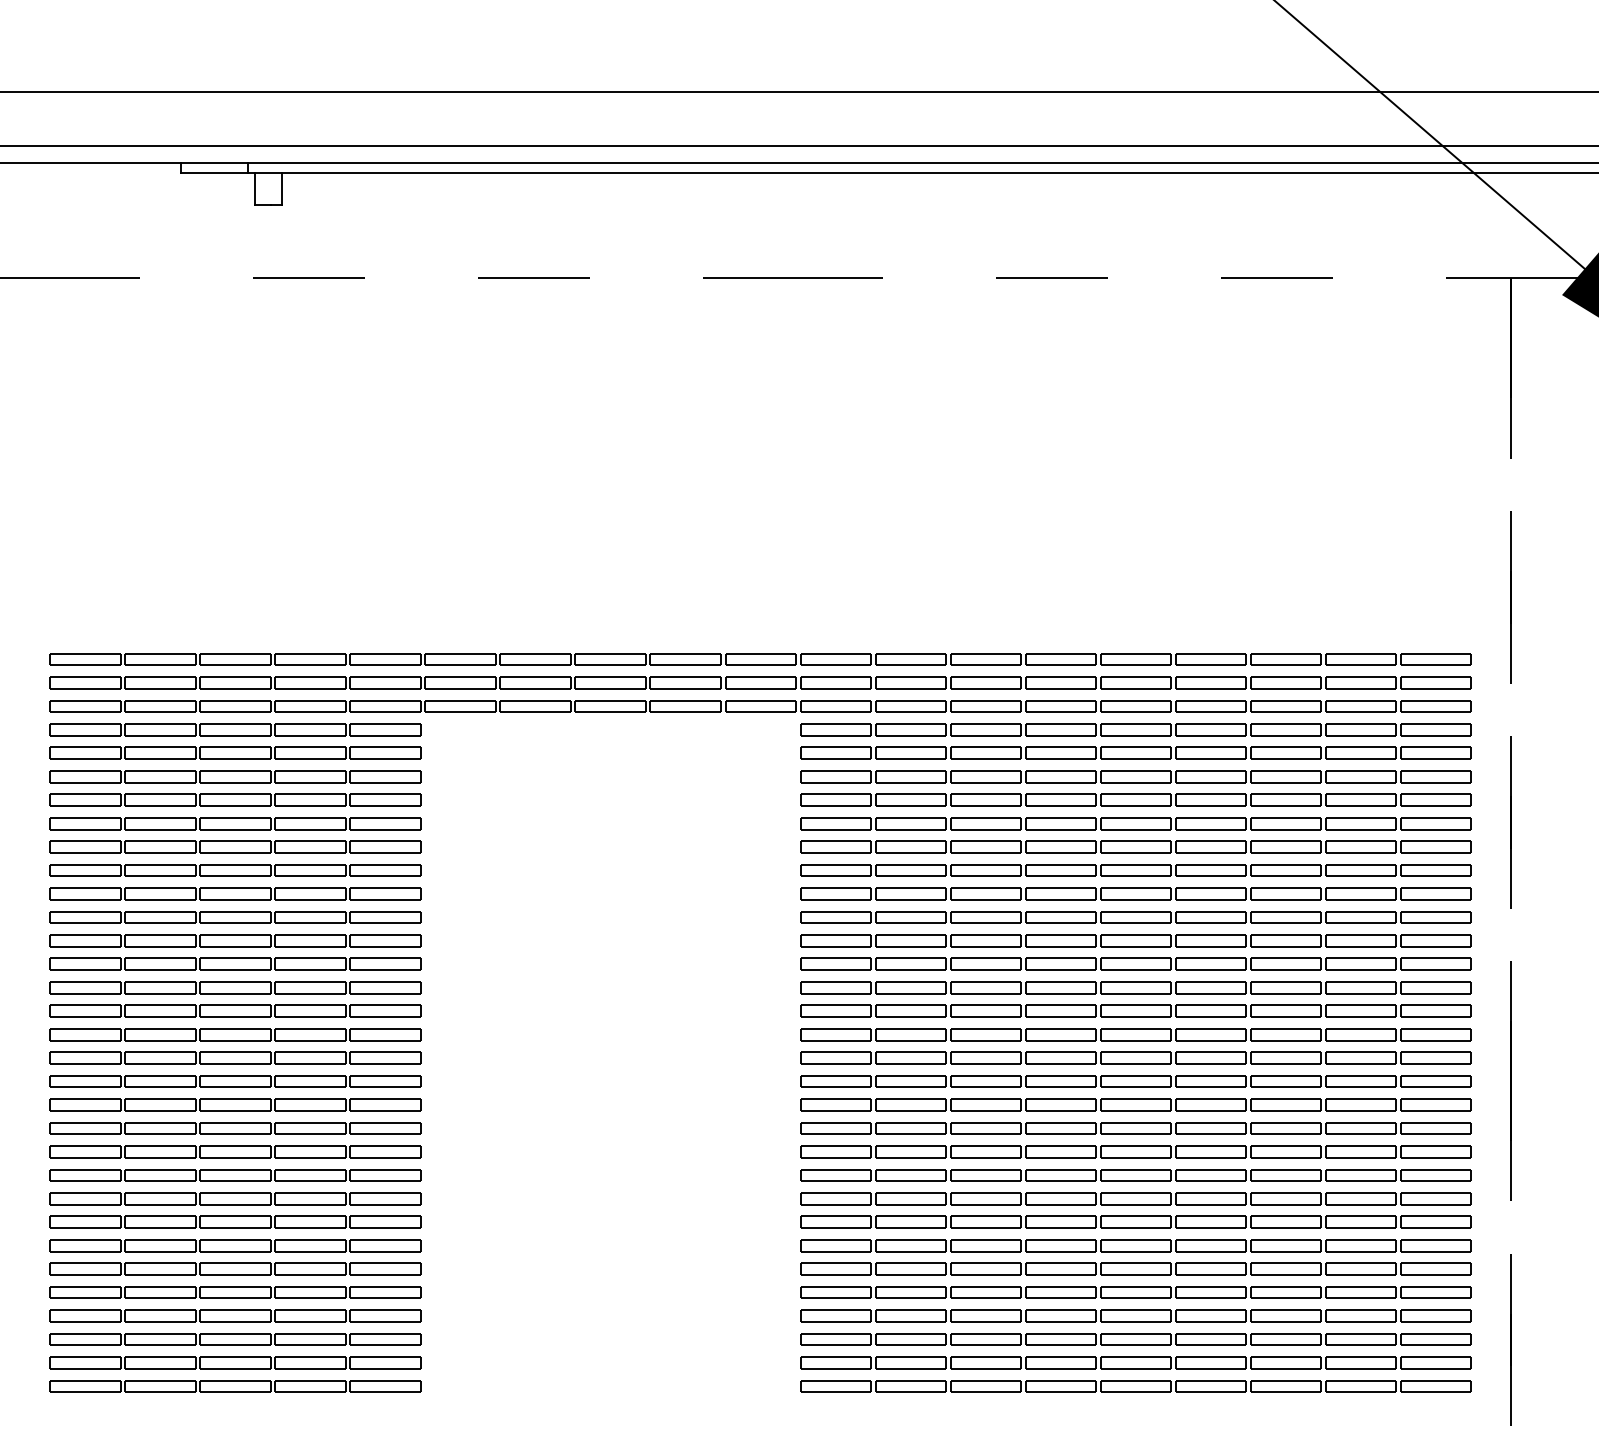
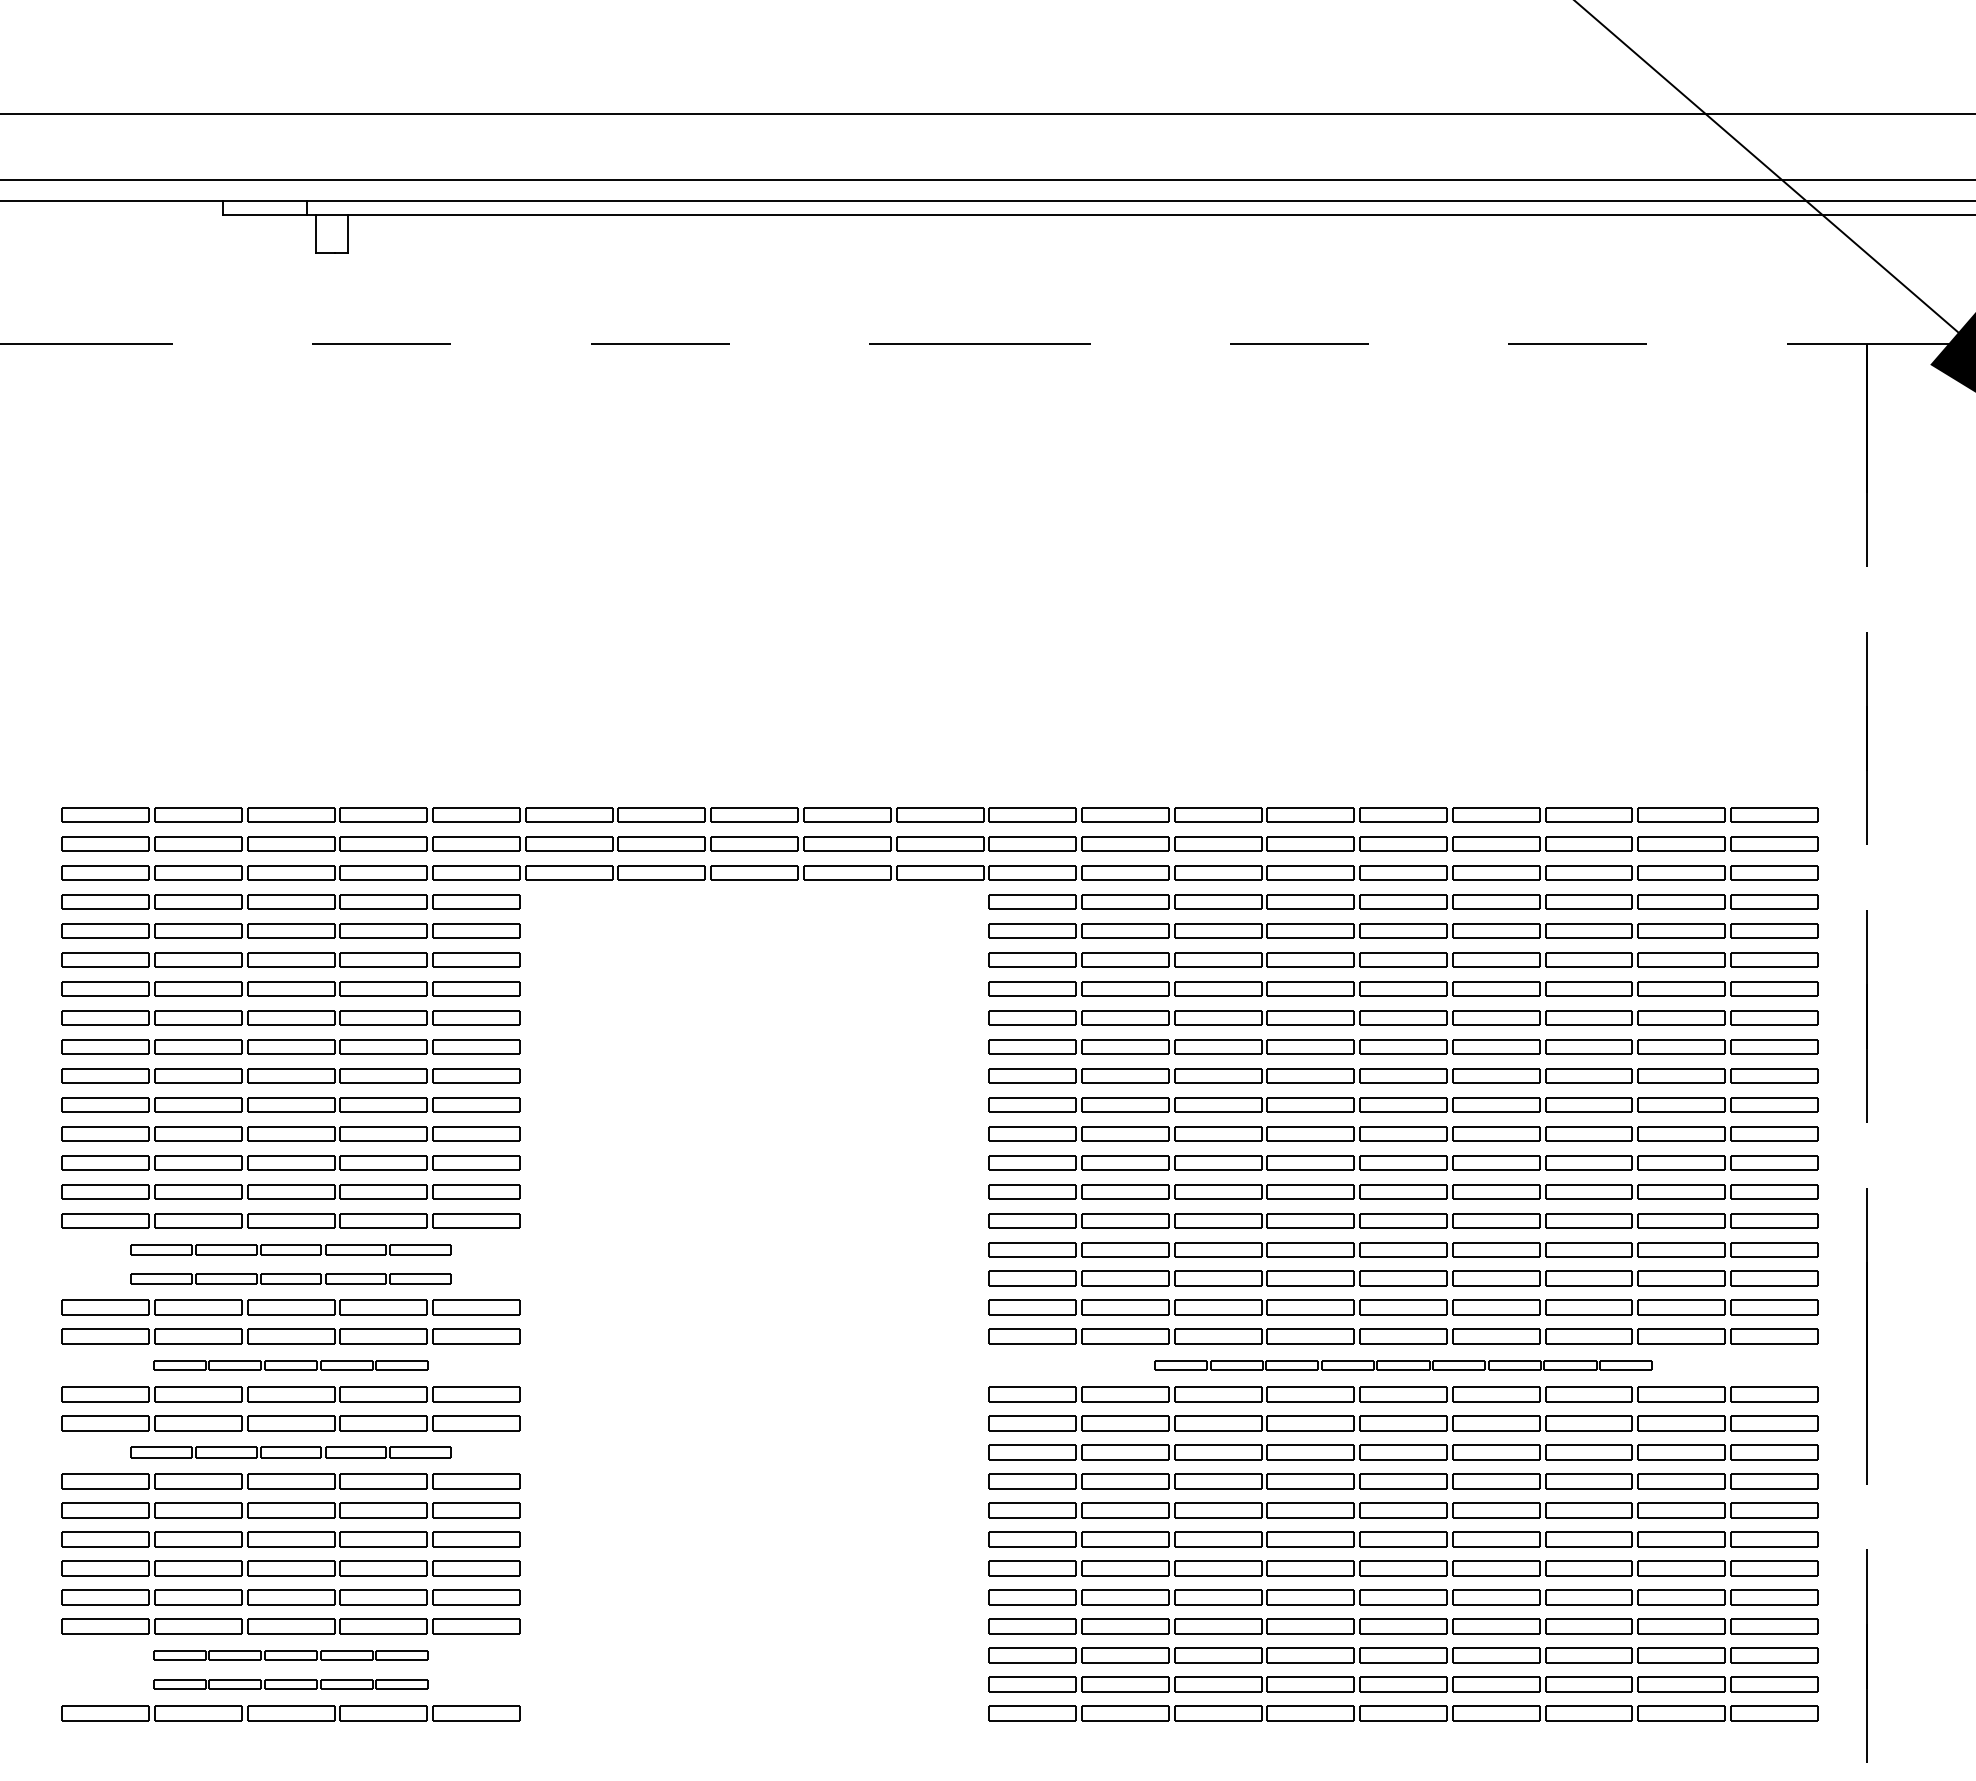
part: (235, 1011) -> (290, 1249), size x0.7
part: (235, 1034) -> (290, 1278), size x0.7
part: (235, 1104) -> (290, 1365), size x0.6
part: (1135, 1104) -> (1403, 1365), size x0.6
part: (235, 1175) -> (290, 1452), size x0.7
part: (235, 1339) -> (290, 1655), size x0.6
part: (235, 1363) -> (290, 1684), size x0.6

